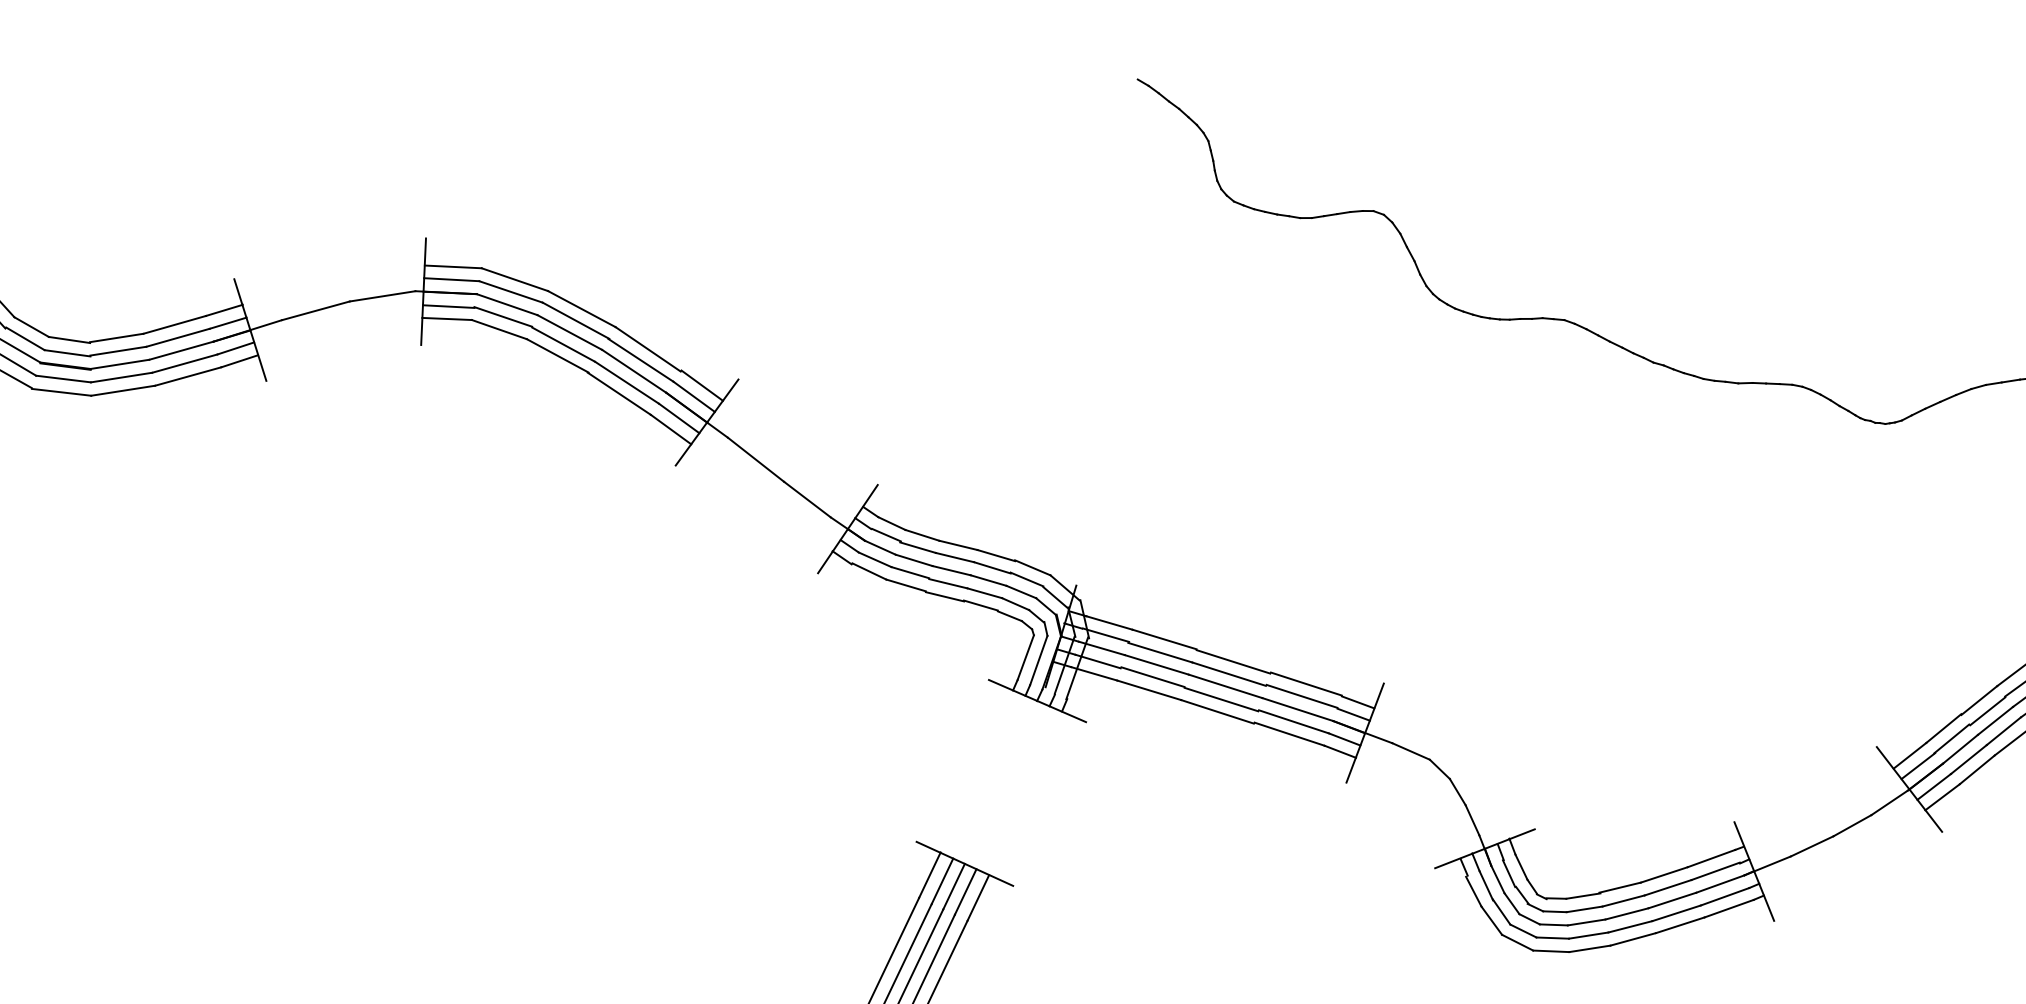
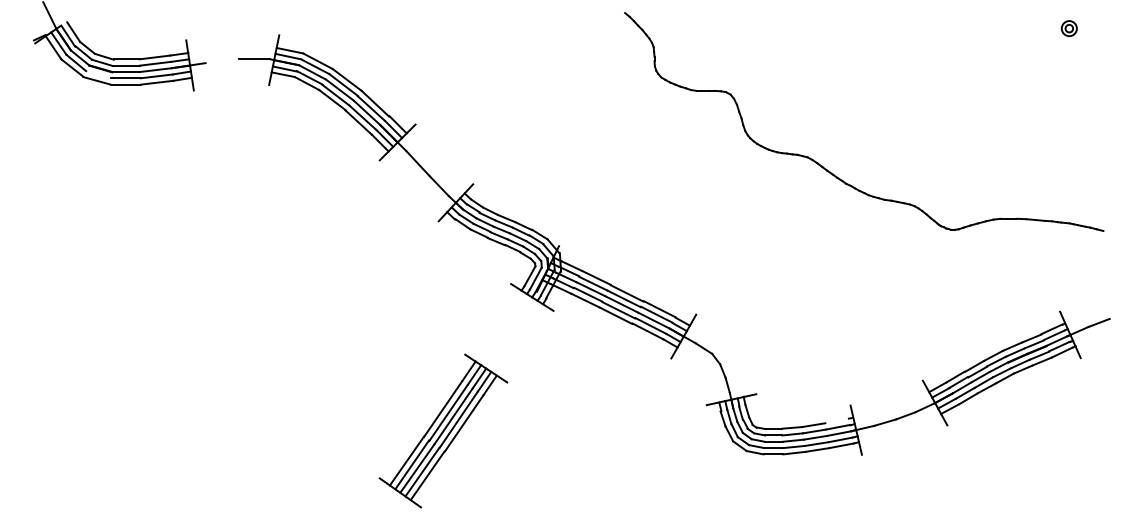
line: (314, 311) -> (221, 61), removed
line: (62, 378) -> (98, 74), removed
line: (1710, 857) -> (836, 420), removed

